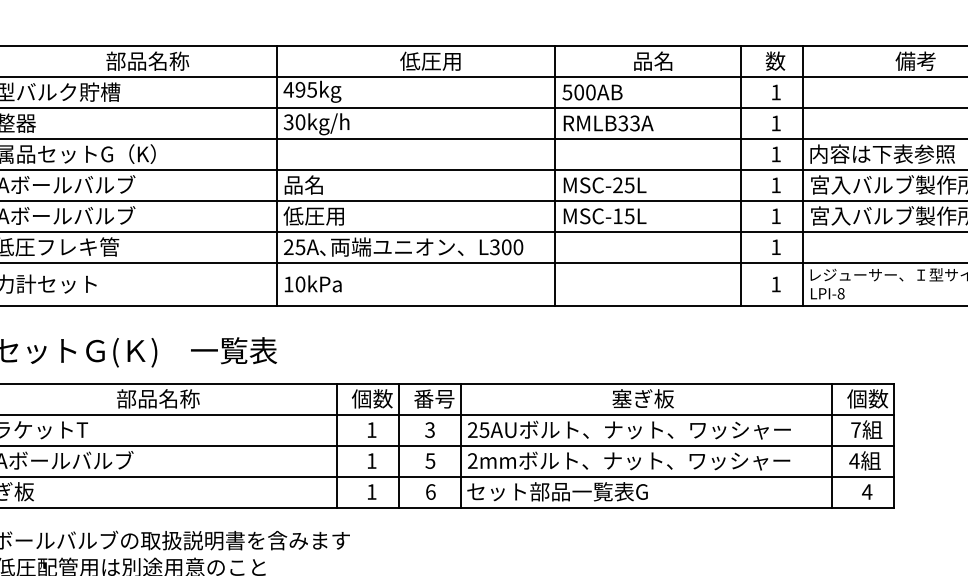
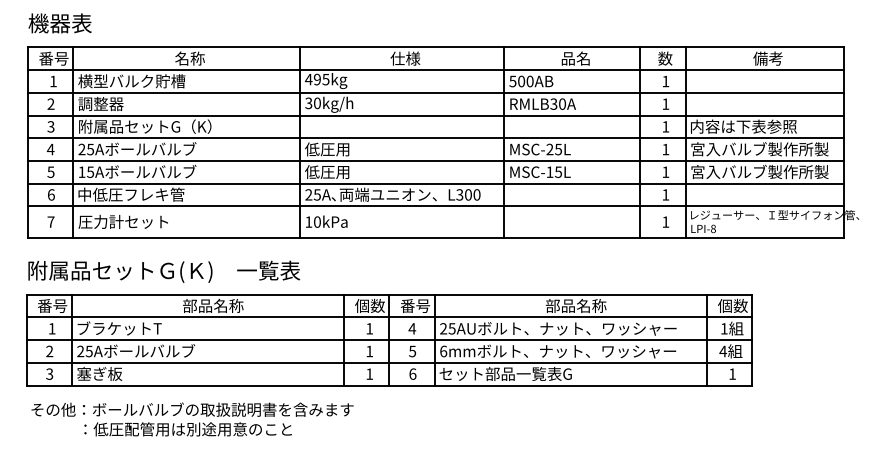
text: (147, 61) -> (205, 58), 部品名称 -> 名称
text: (430, 61) -> (412, 58), 低圧用 -> 仕様
text: (635, 122) -> (562, 103), RMLB33A -> RMLB30A
text: (314, 185) -> (327, 149), 品名 -> 低圧用
text: (652, 398) -> (575, 305), 塞ぎ板 -> 部品名称
text: (430, 429) -> (412, 328), 3 -> 4
text: (854, 429) -> (723, 328), 7 -> 1
text: (472, 461) -> (443, 351), 2mm -> 6mm
text: (867, 491) -> (732, 373), 4 -> 1

